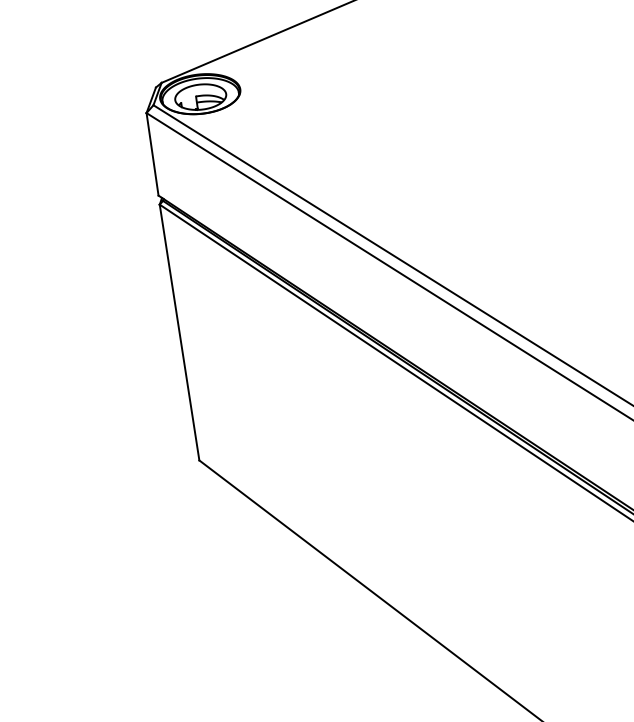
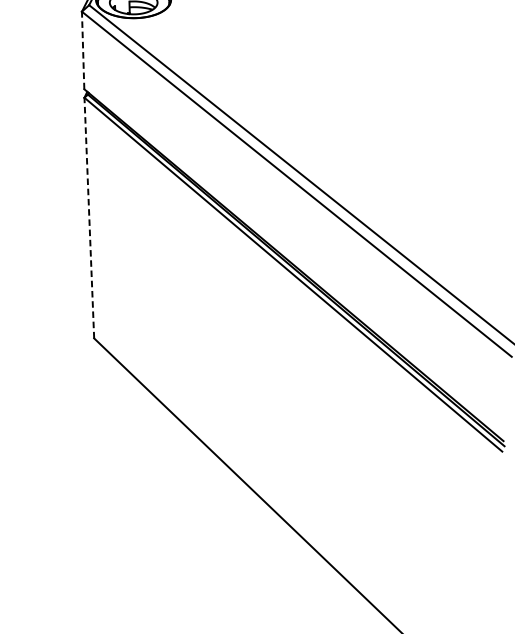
line: (152, 154) -> (83, 50), solid -> dashed
line: (179, 332) -> (89, 218), solid -> dashed

